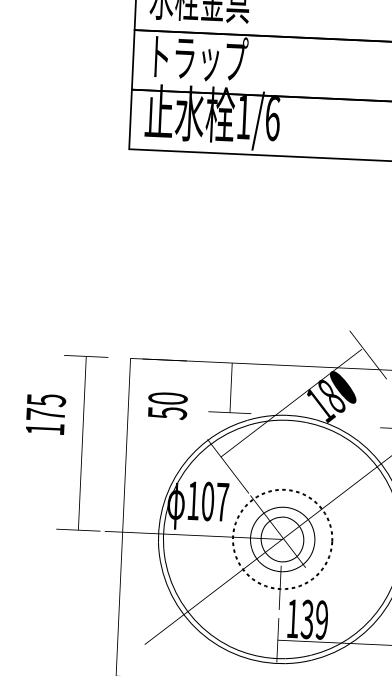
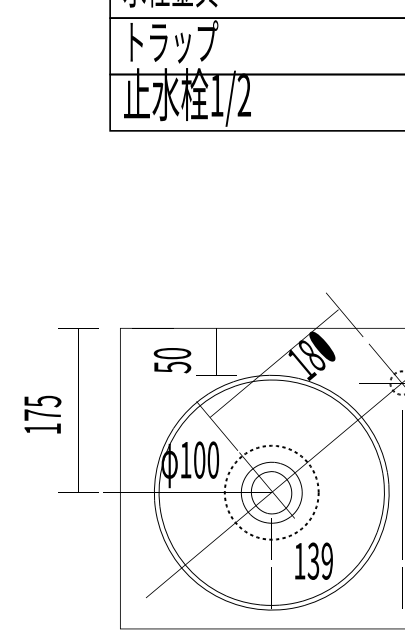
text: (272, 118) -> (244, 95), 1/6 -> 1/2
text: (167, 405) -> (172, 360), moved
text: (45, 414) -> (42, 414), moved
text: (222, 501) -> (213, 459), 107 -> 100
text: (307, 618) -> (313, 560), moved

